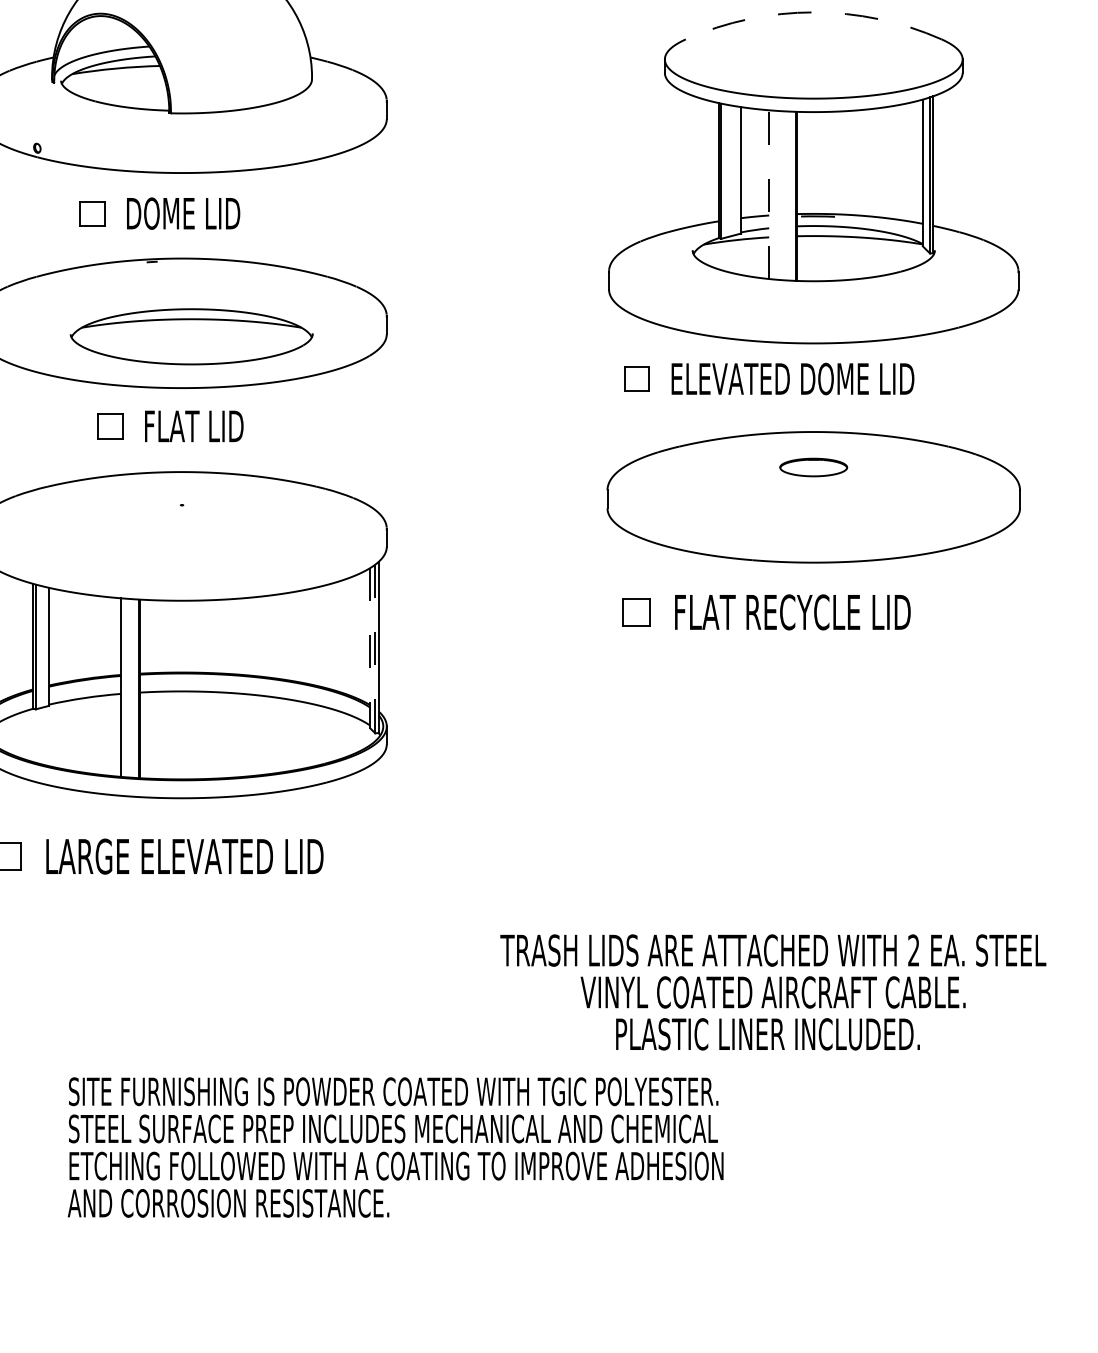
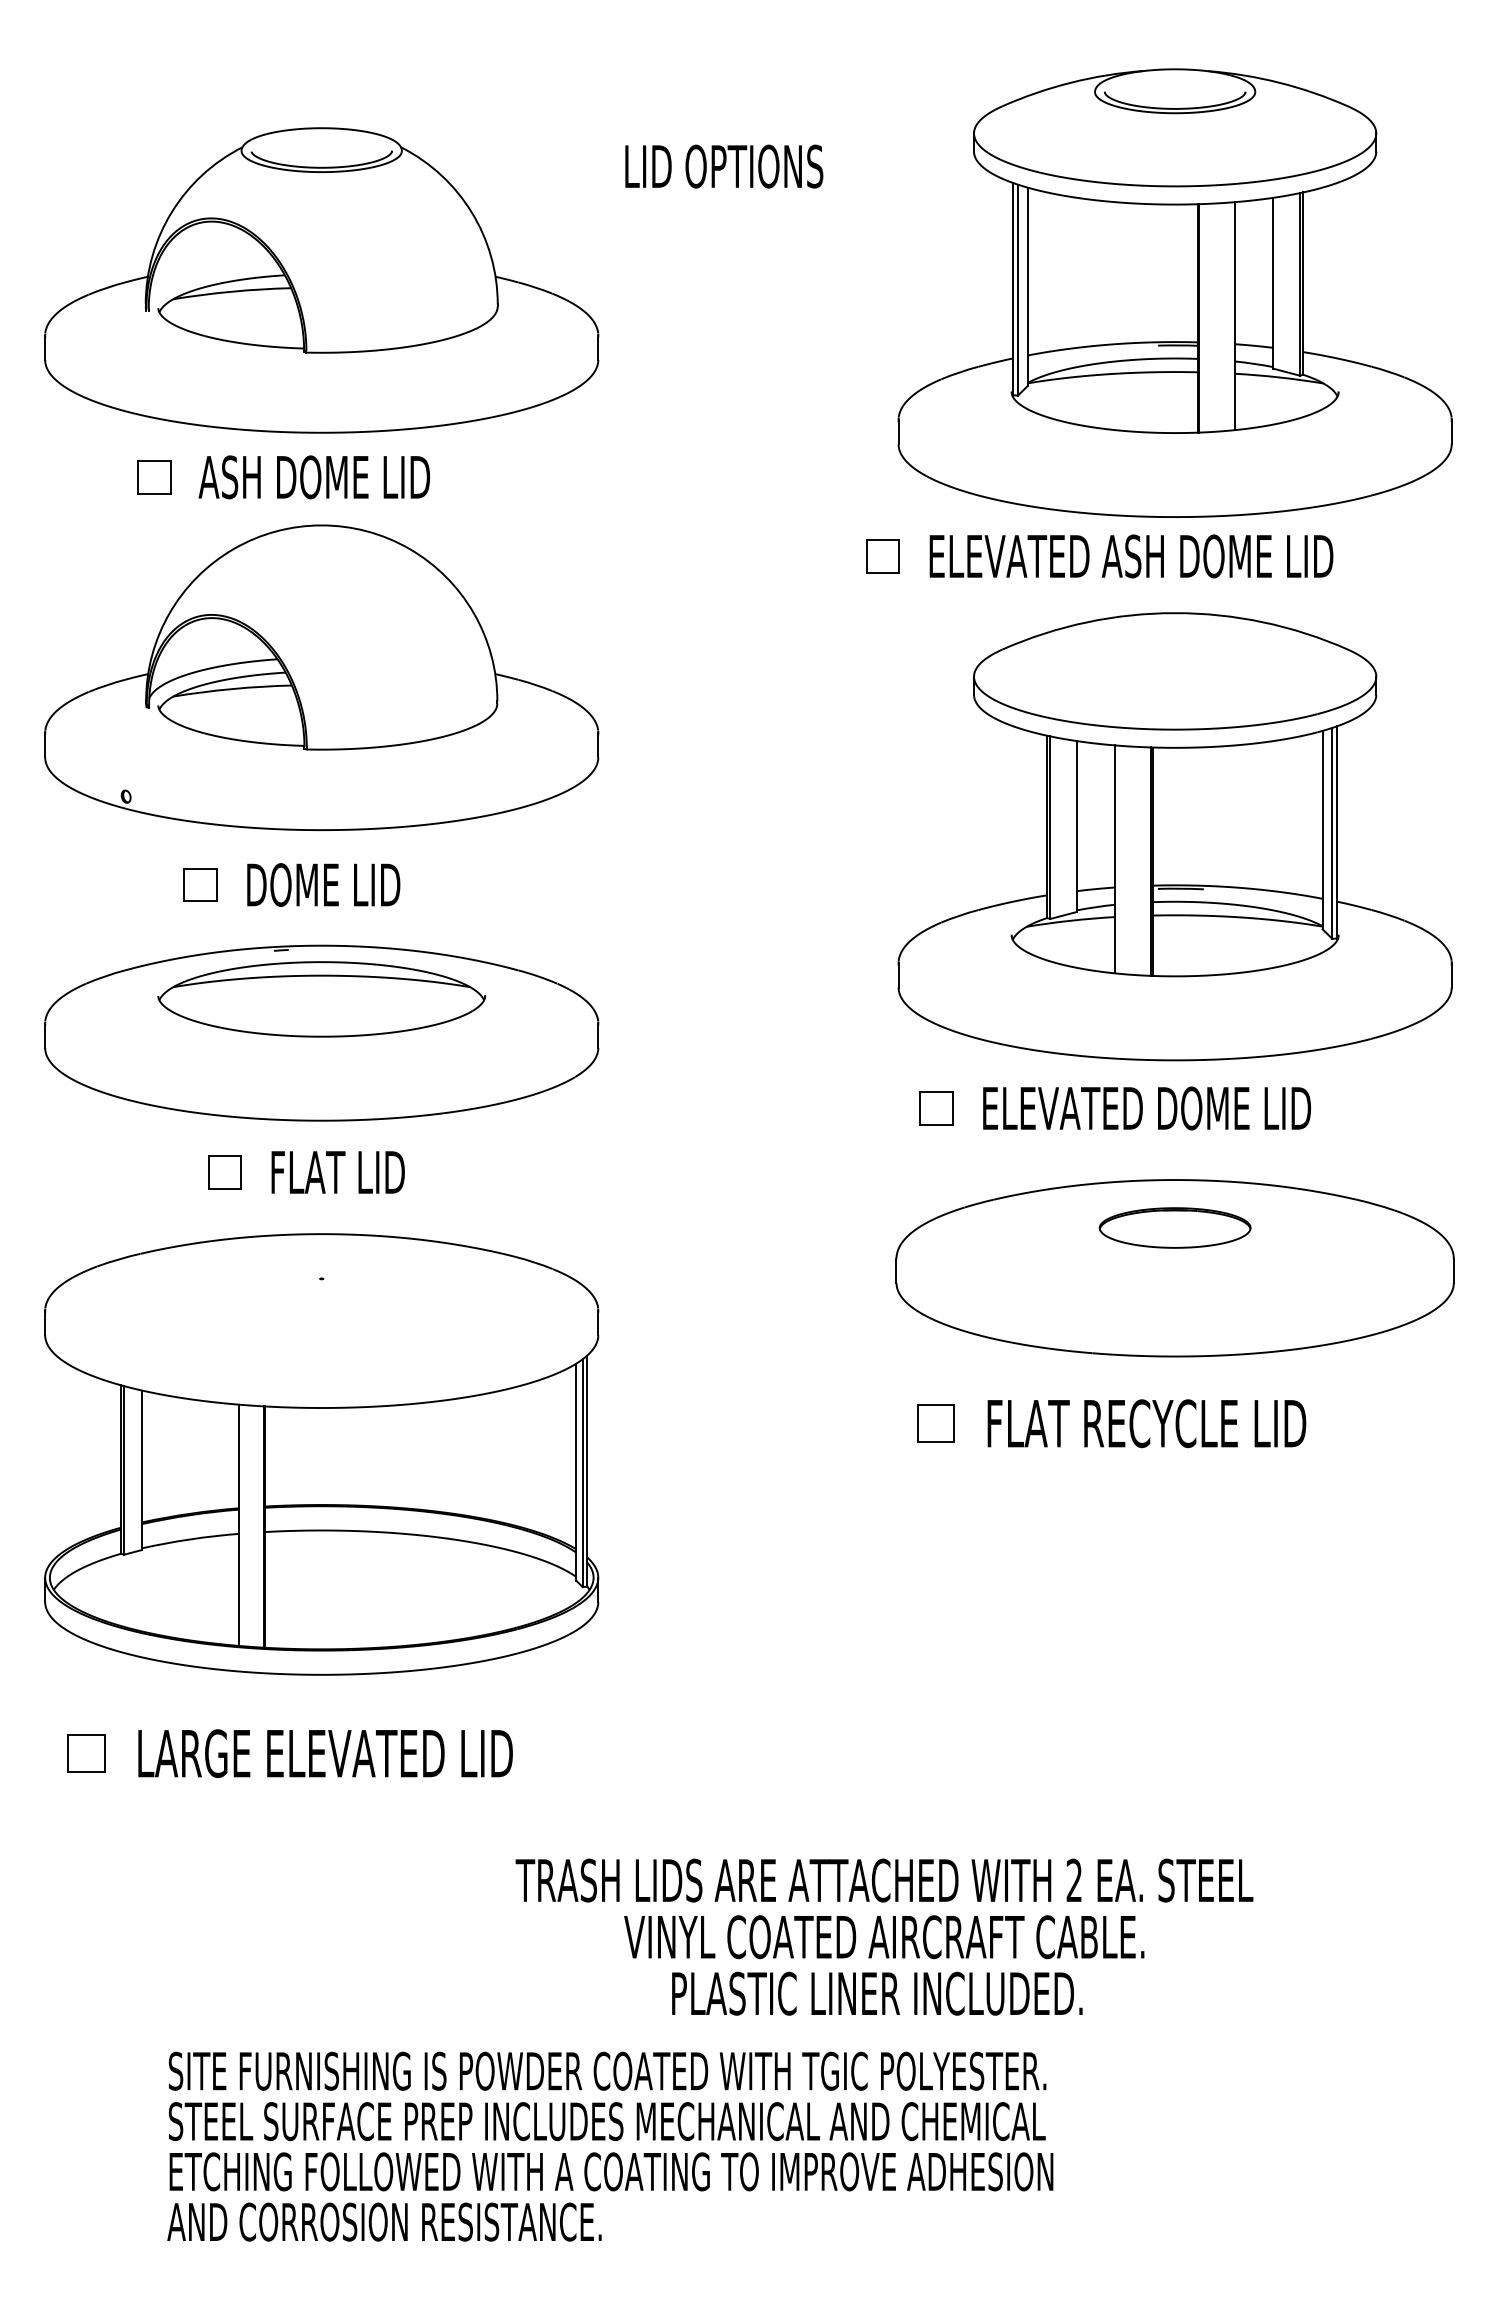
arc: (814, 12) -> (1175, 613), dashed -> solid
line: (768, 194) -> (1114, 859), dashed -> solid
part: (191, 336) -> (321, 999), moved
part: (813, 467) -> (1174, 1227), size x1.67
line: (370, 648) -> (576, 1472), dashed -> solid
line: (375, 649) -> (582, 1473), dashed -> solid
text: (773, 991) -> (884, 1936), moved

